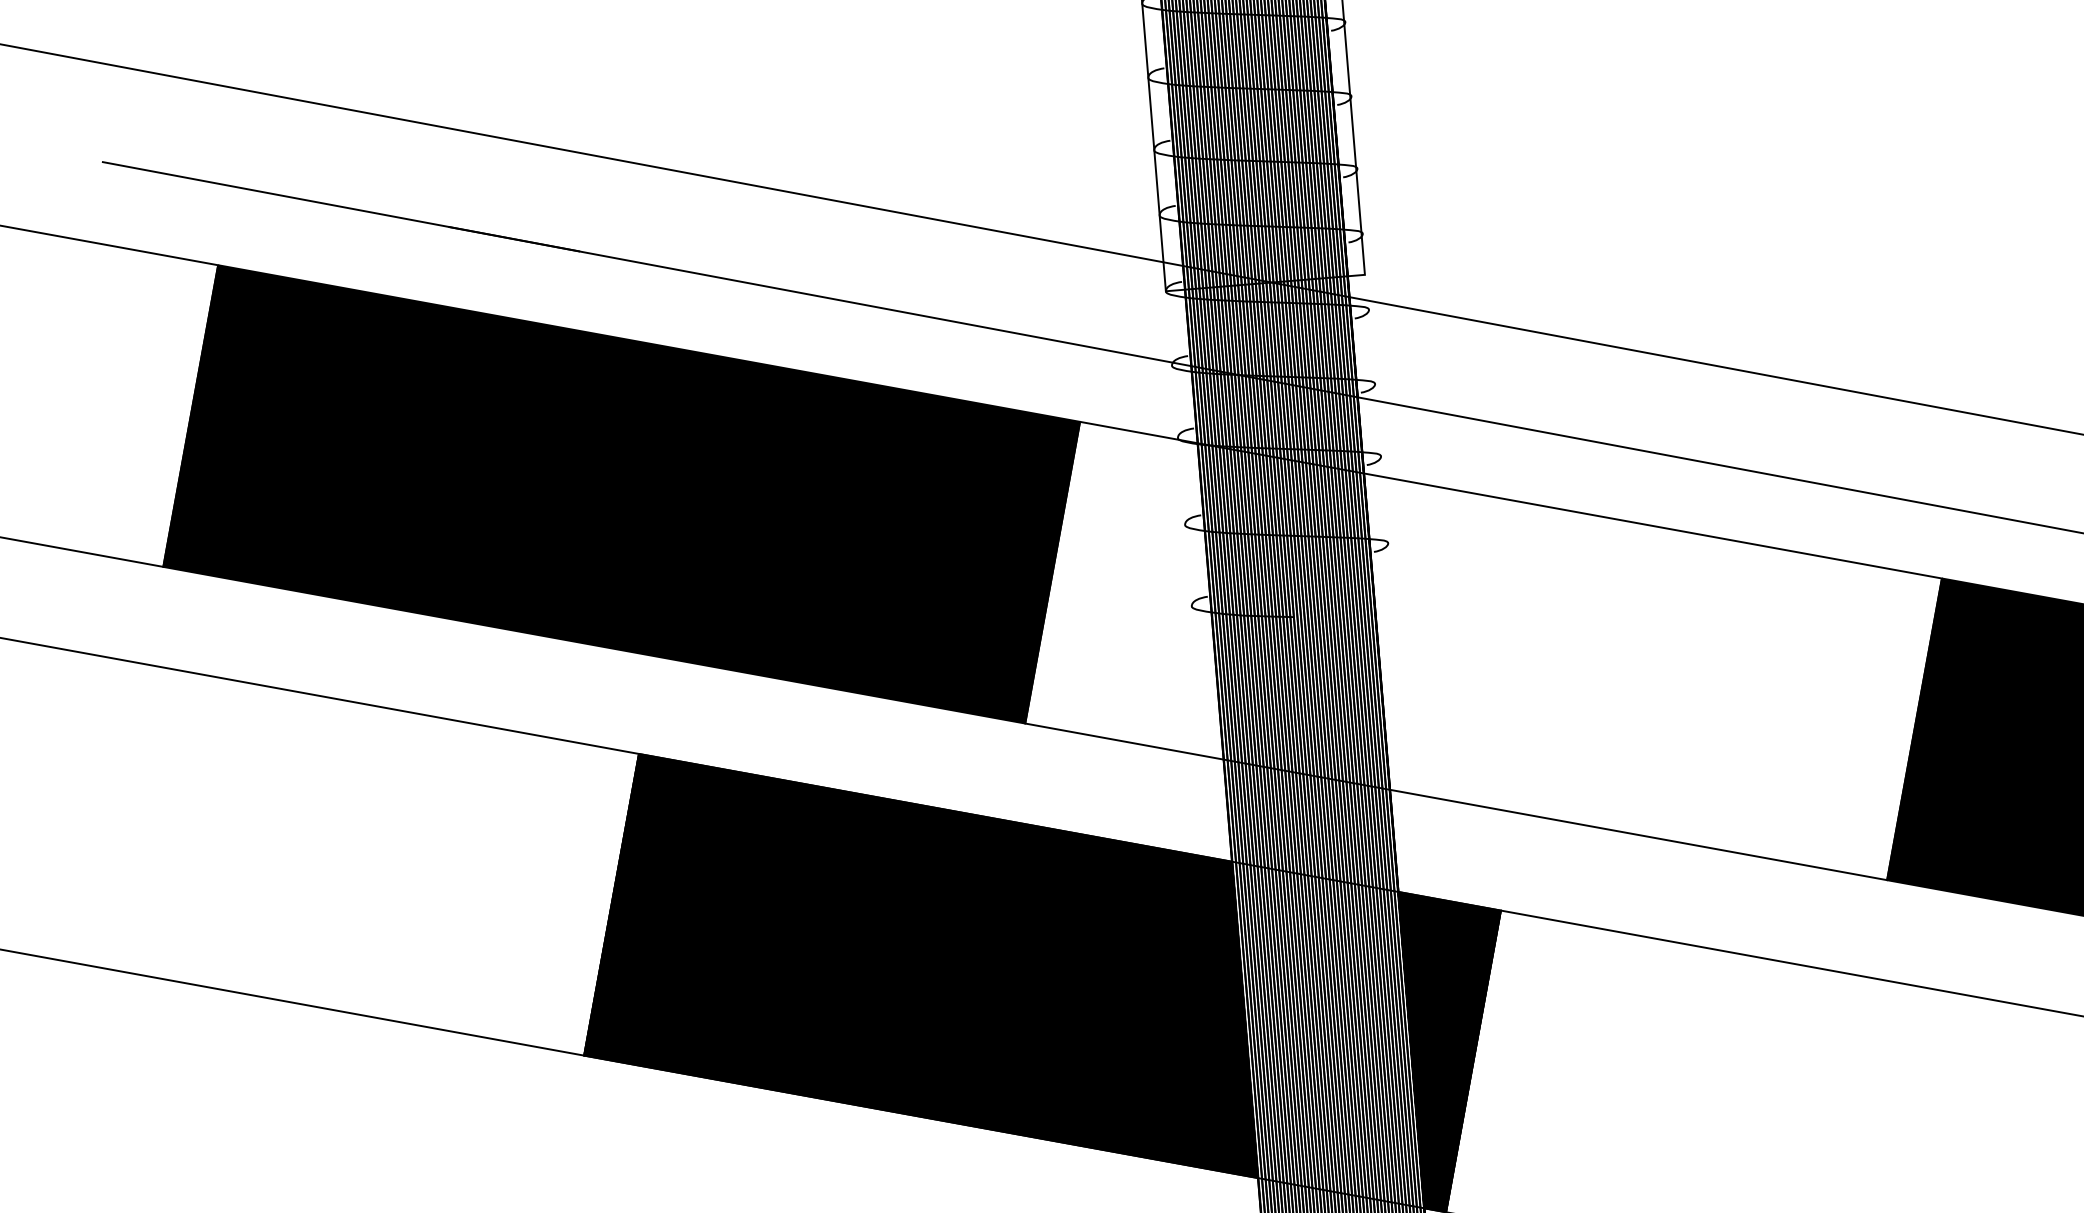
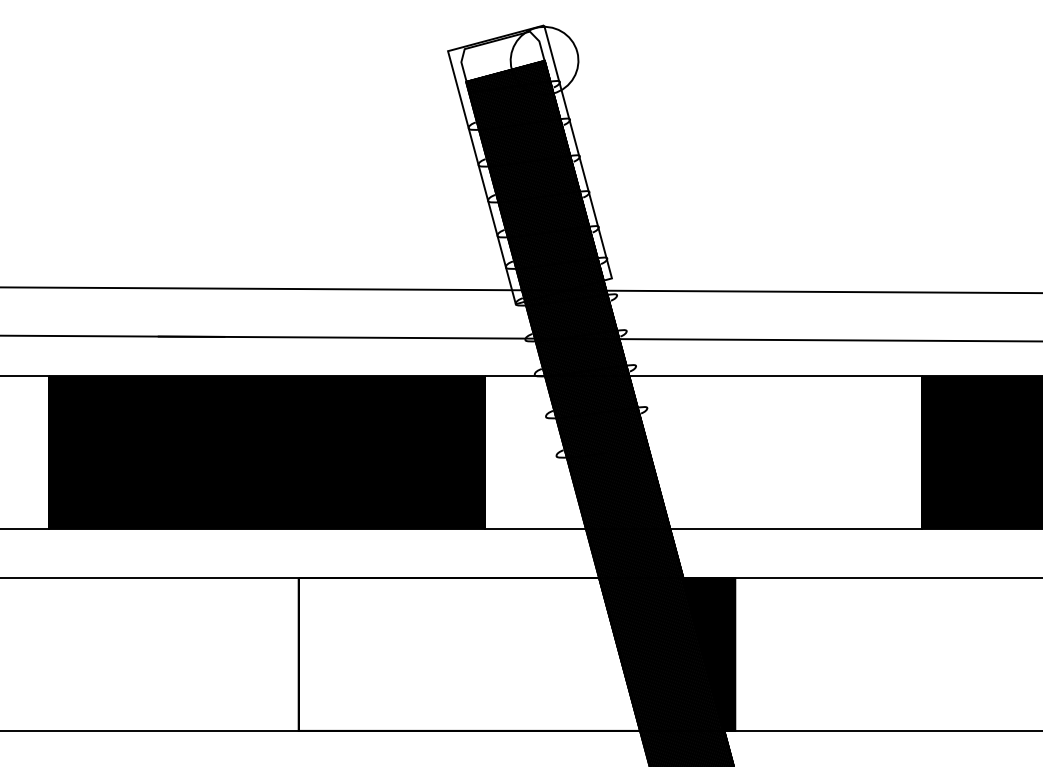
fill: (948, 966) -> (469, 654), removed

